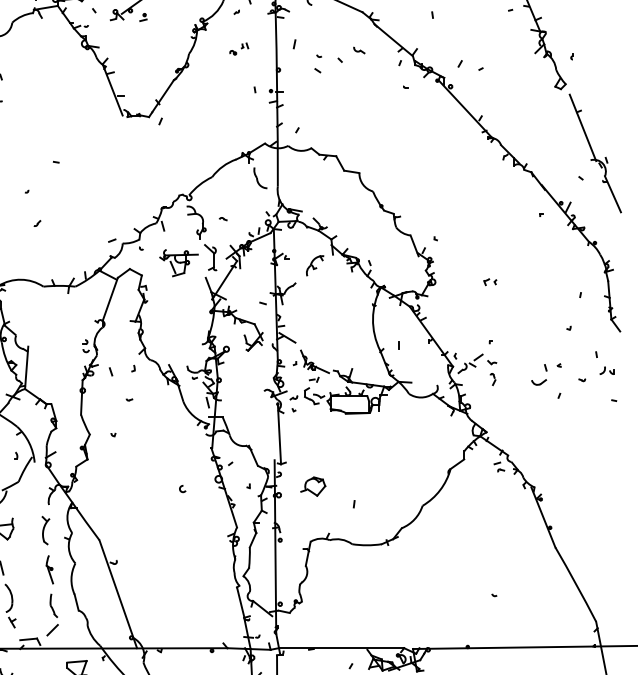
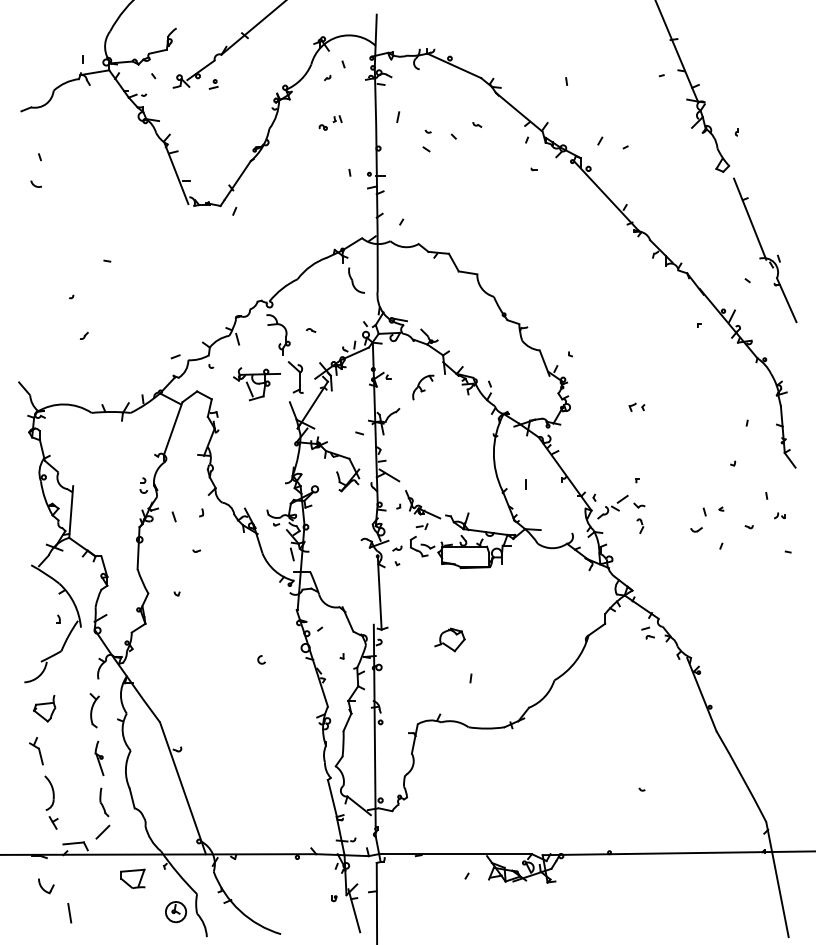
part: (359, 50) -> (477, 124), size x0.62
part: (607, 370) -> (779, 515), size x0.62
part: (539, 382) -> (696, 529), size x0.62
part: (312, 486) -> (449, 639), moved

